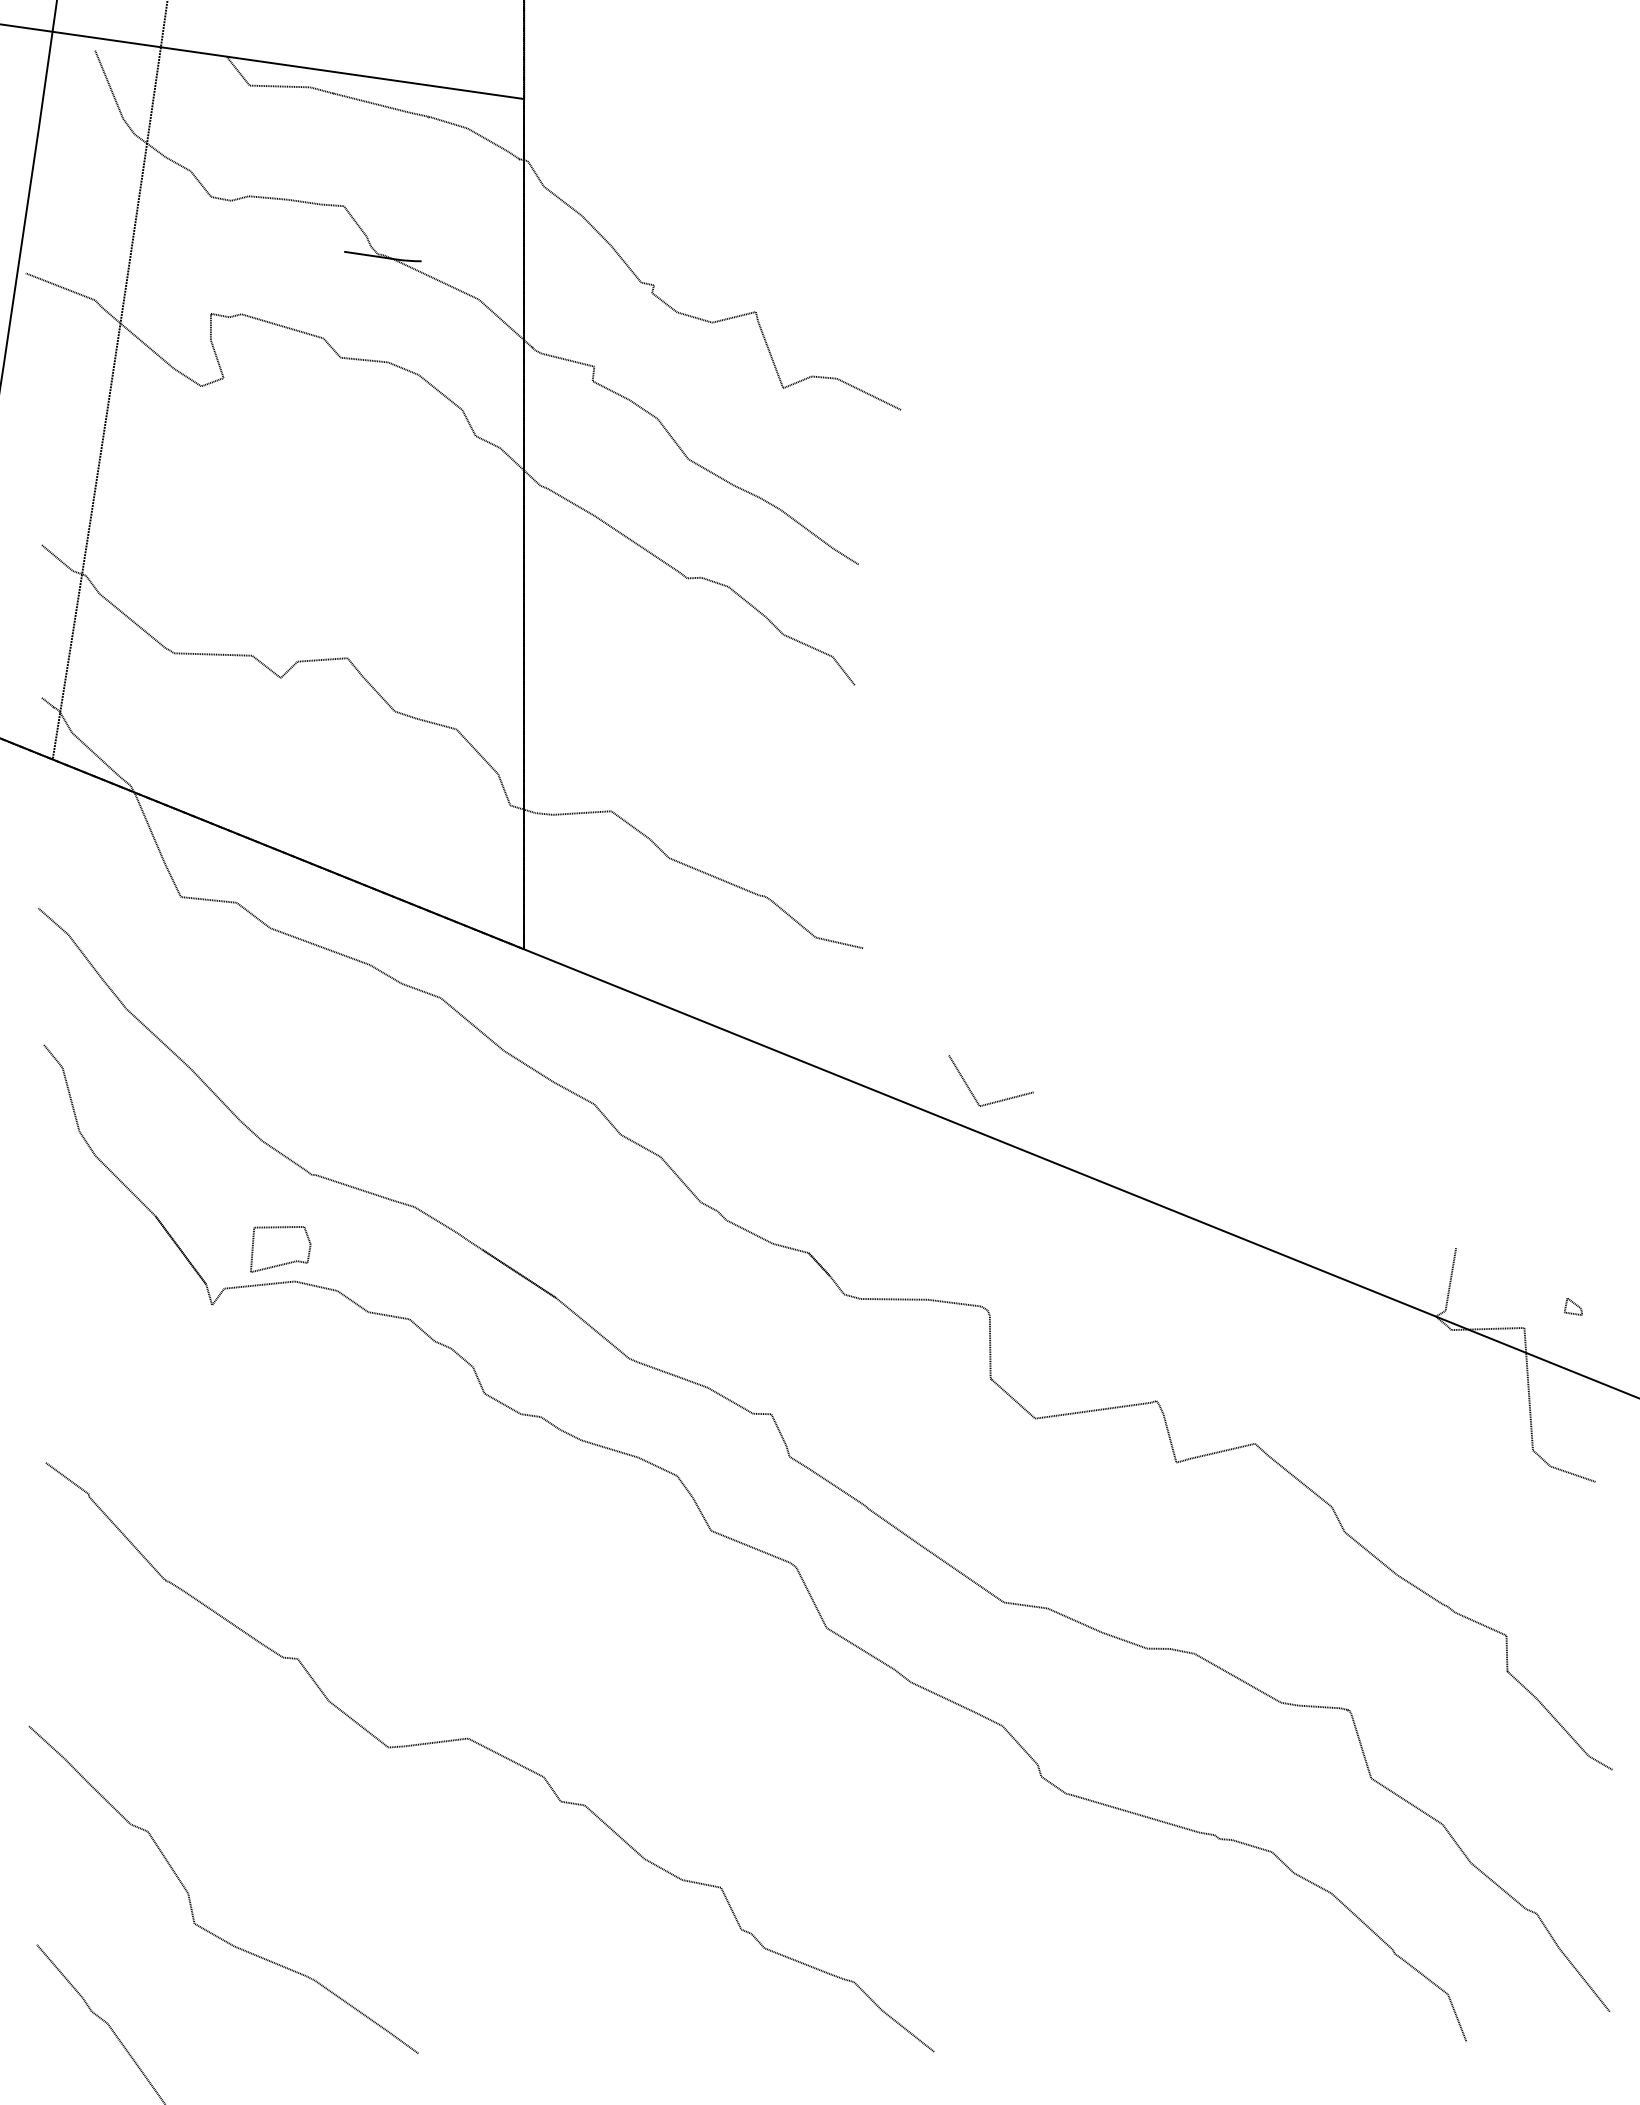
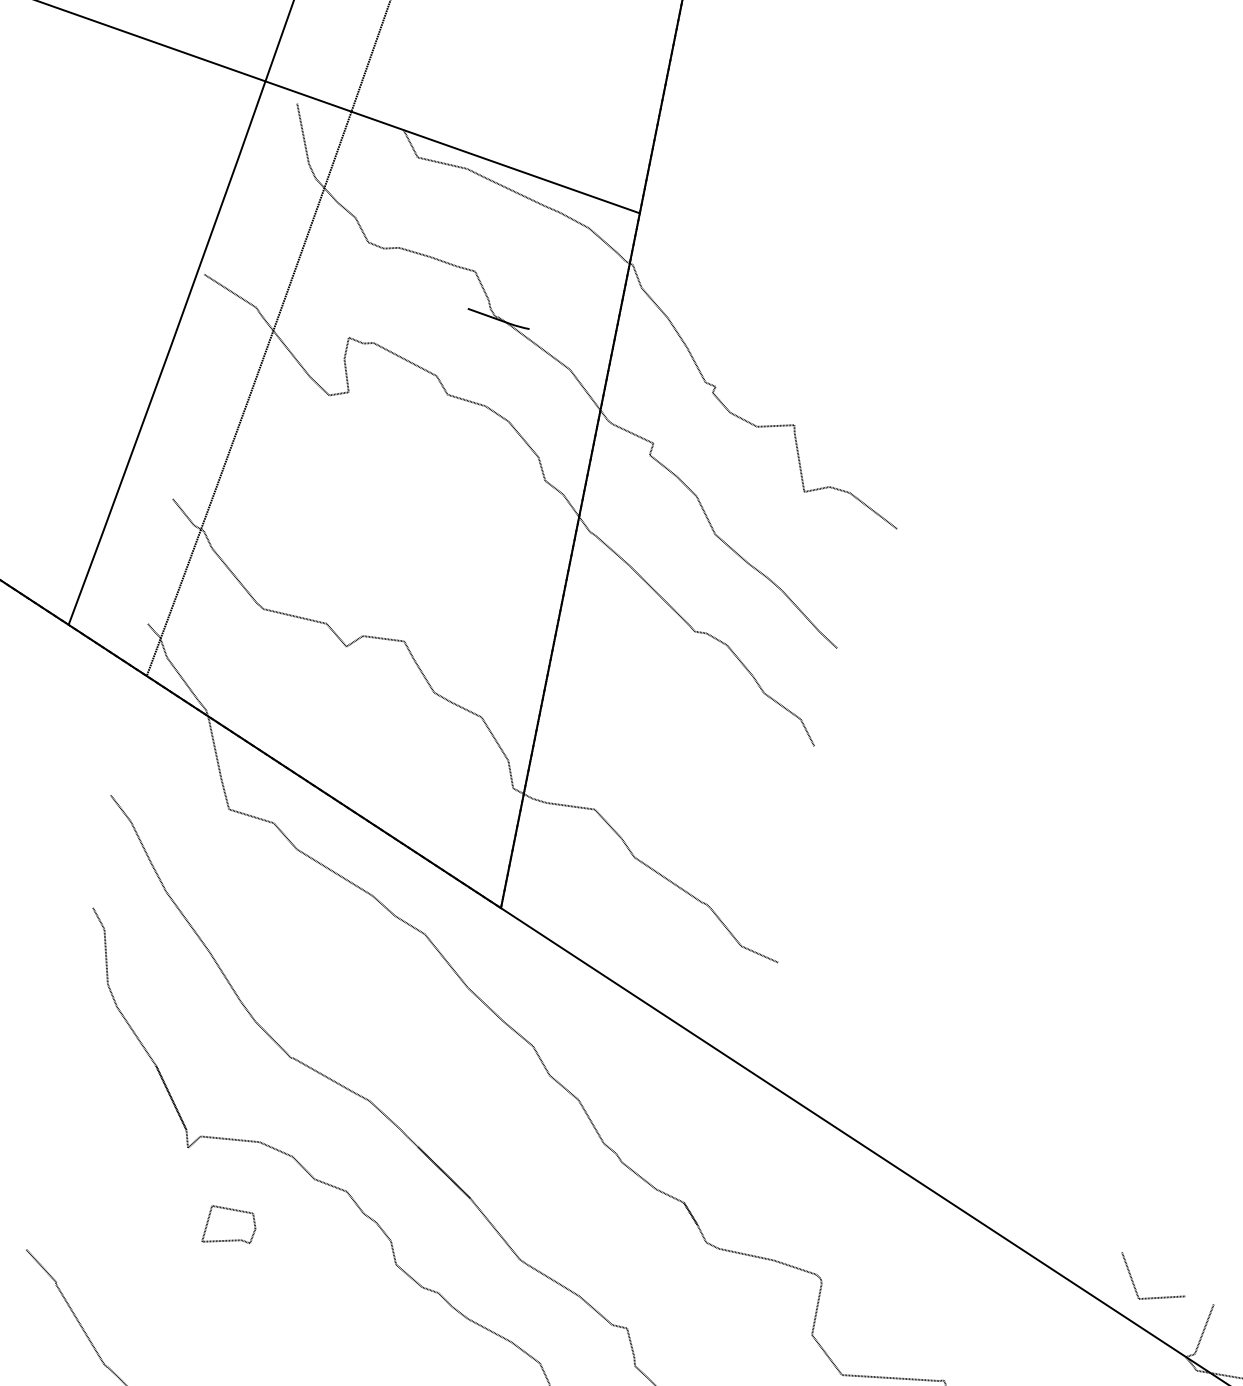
line: (997, 1100) -> (1154, 1297), moved
part: (280, 1249) -> (230, 1228), moved

